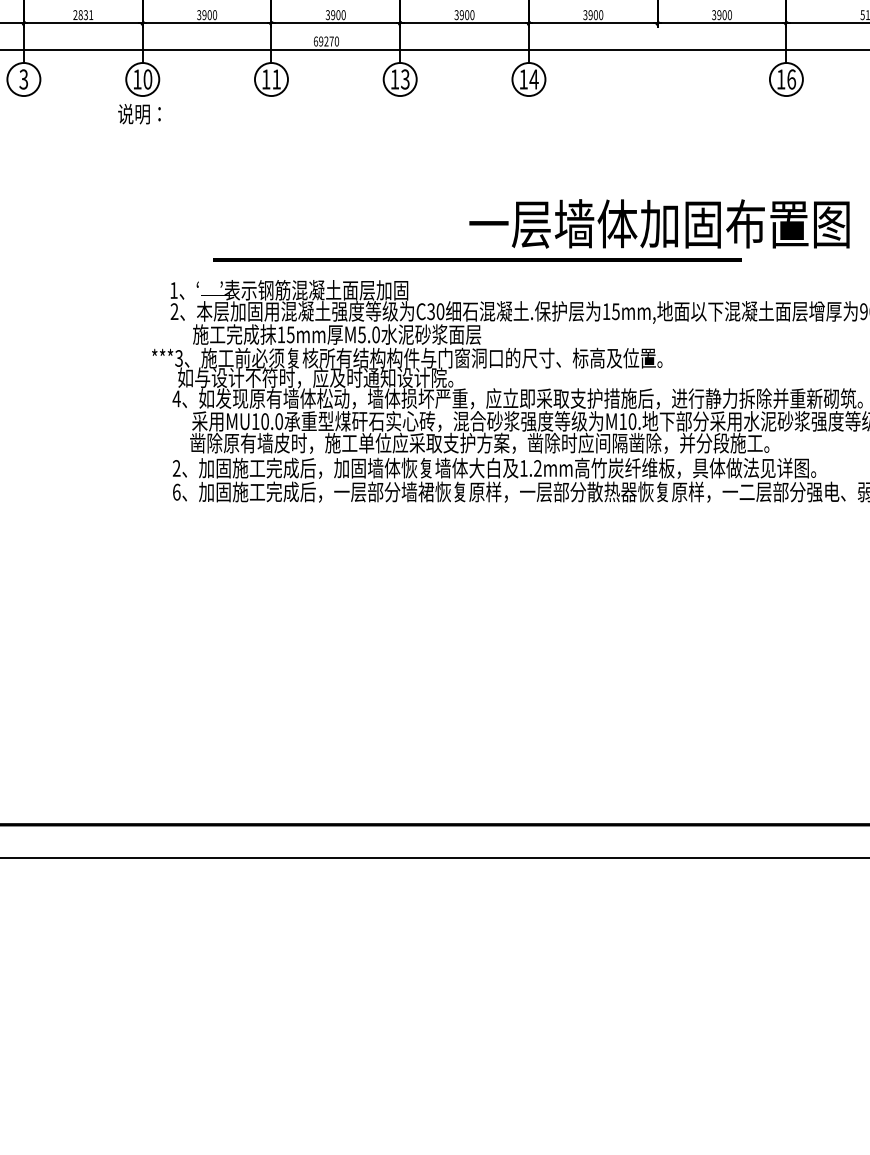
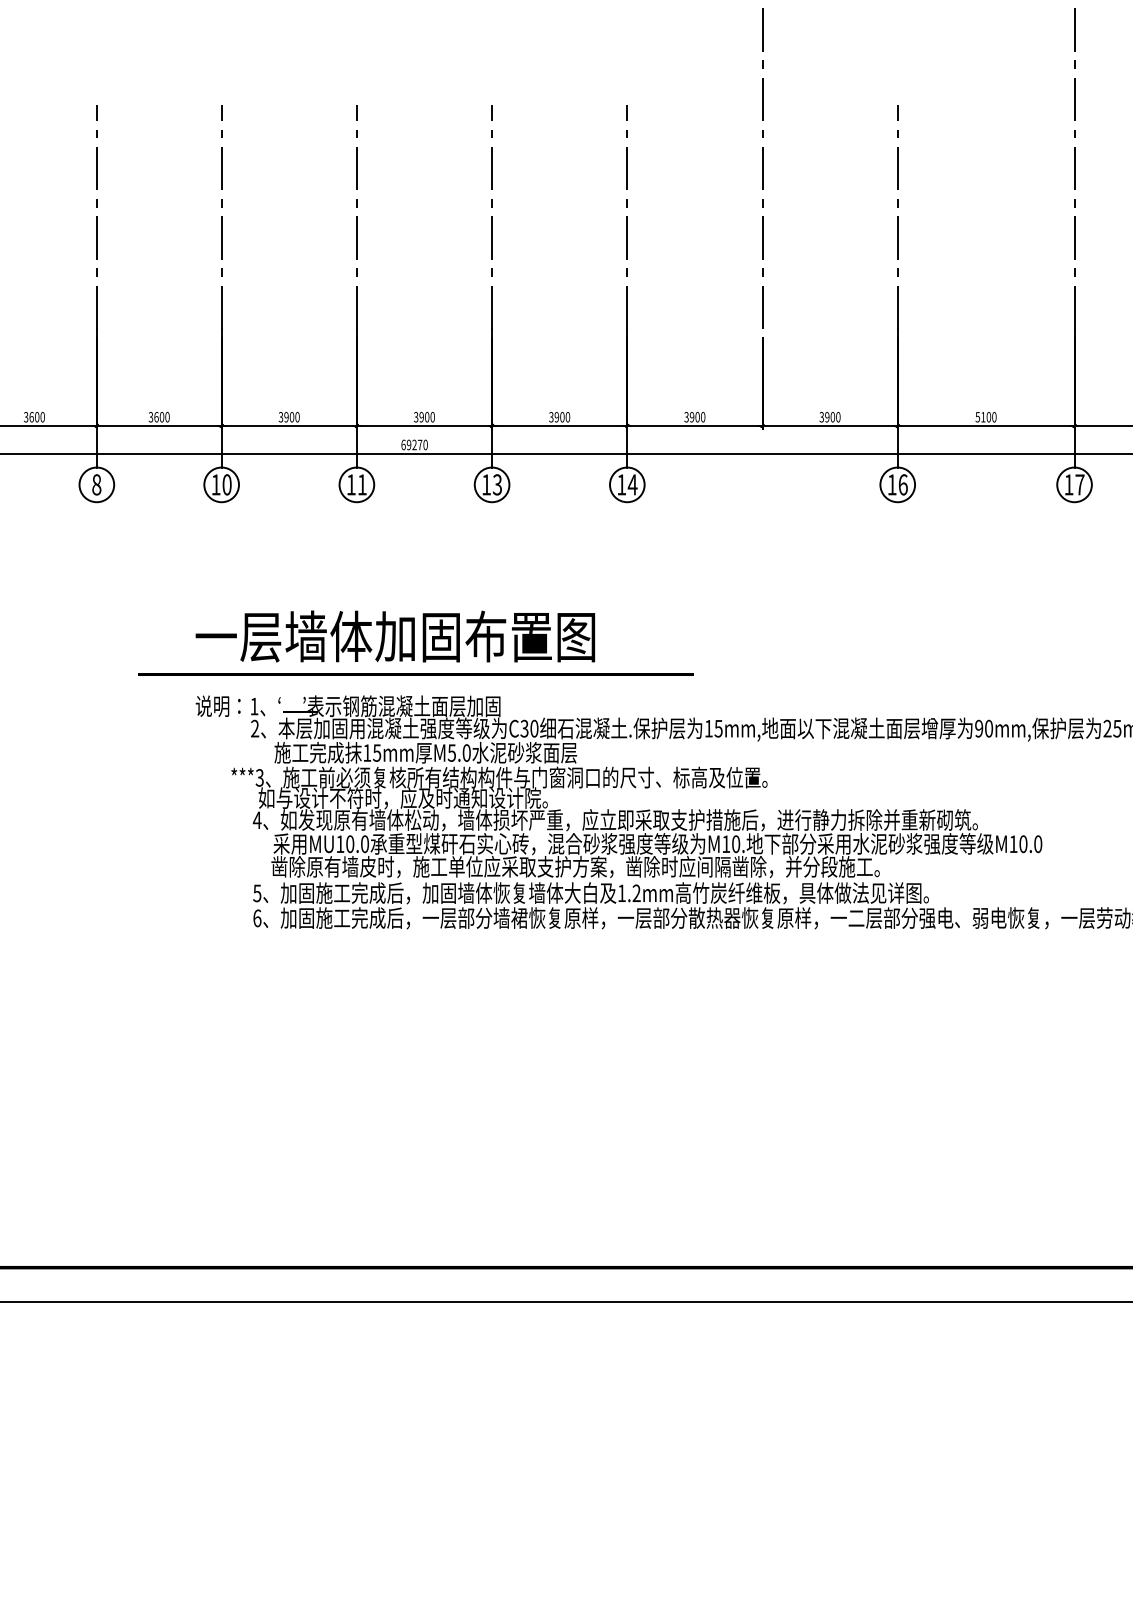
text: (82, 15) -> (158, 417), 2831 -> 3600
text: (23, 79) -> (96, 484), 3 -> 8
text: (138, 113) -> (217, 705), moved
text: (659, 223) -> (395, 636), moved
line: (476, 260) -> (415, 674), moved
text: (176, 468) -> (257, 893), 2 -> 5

